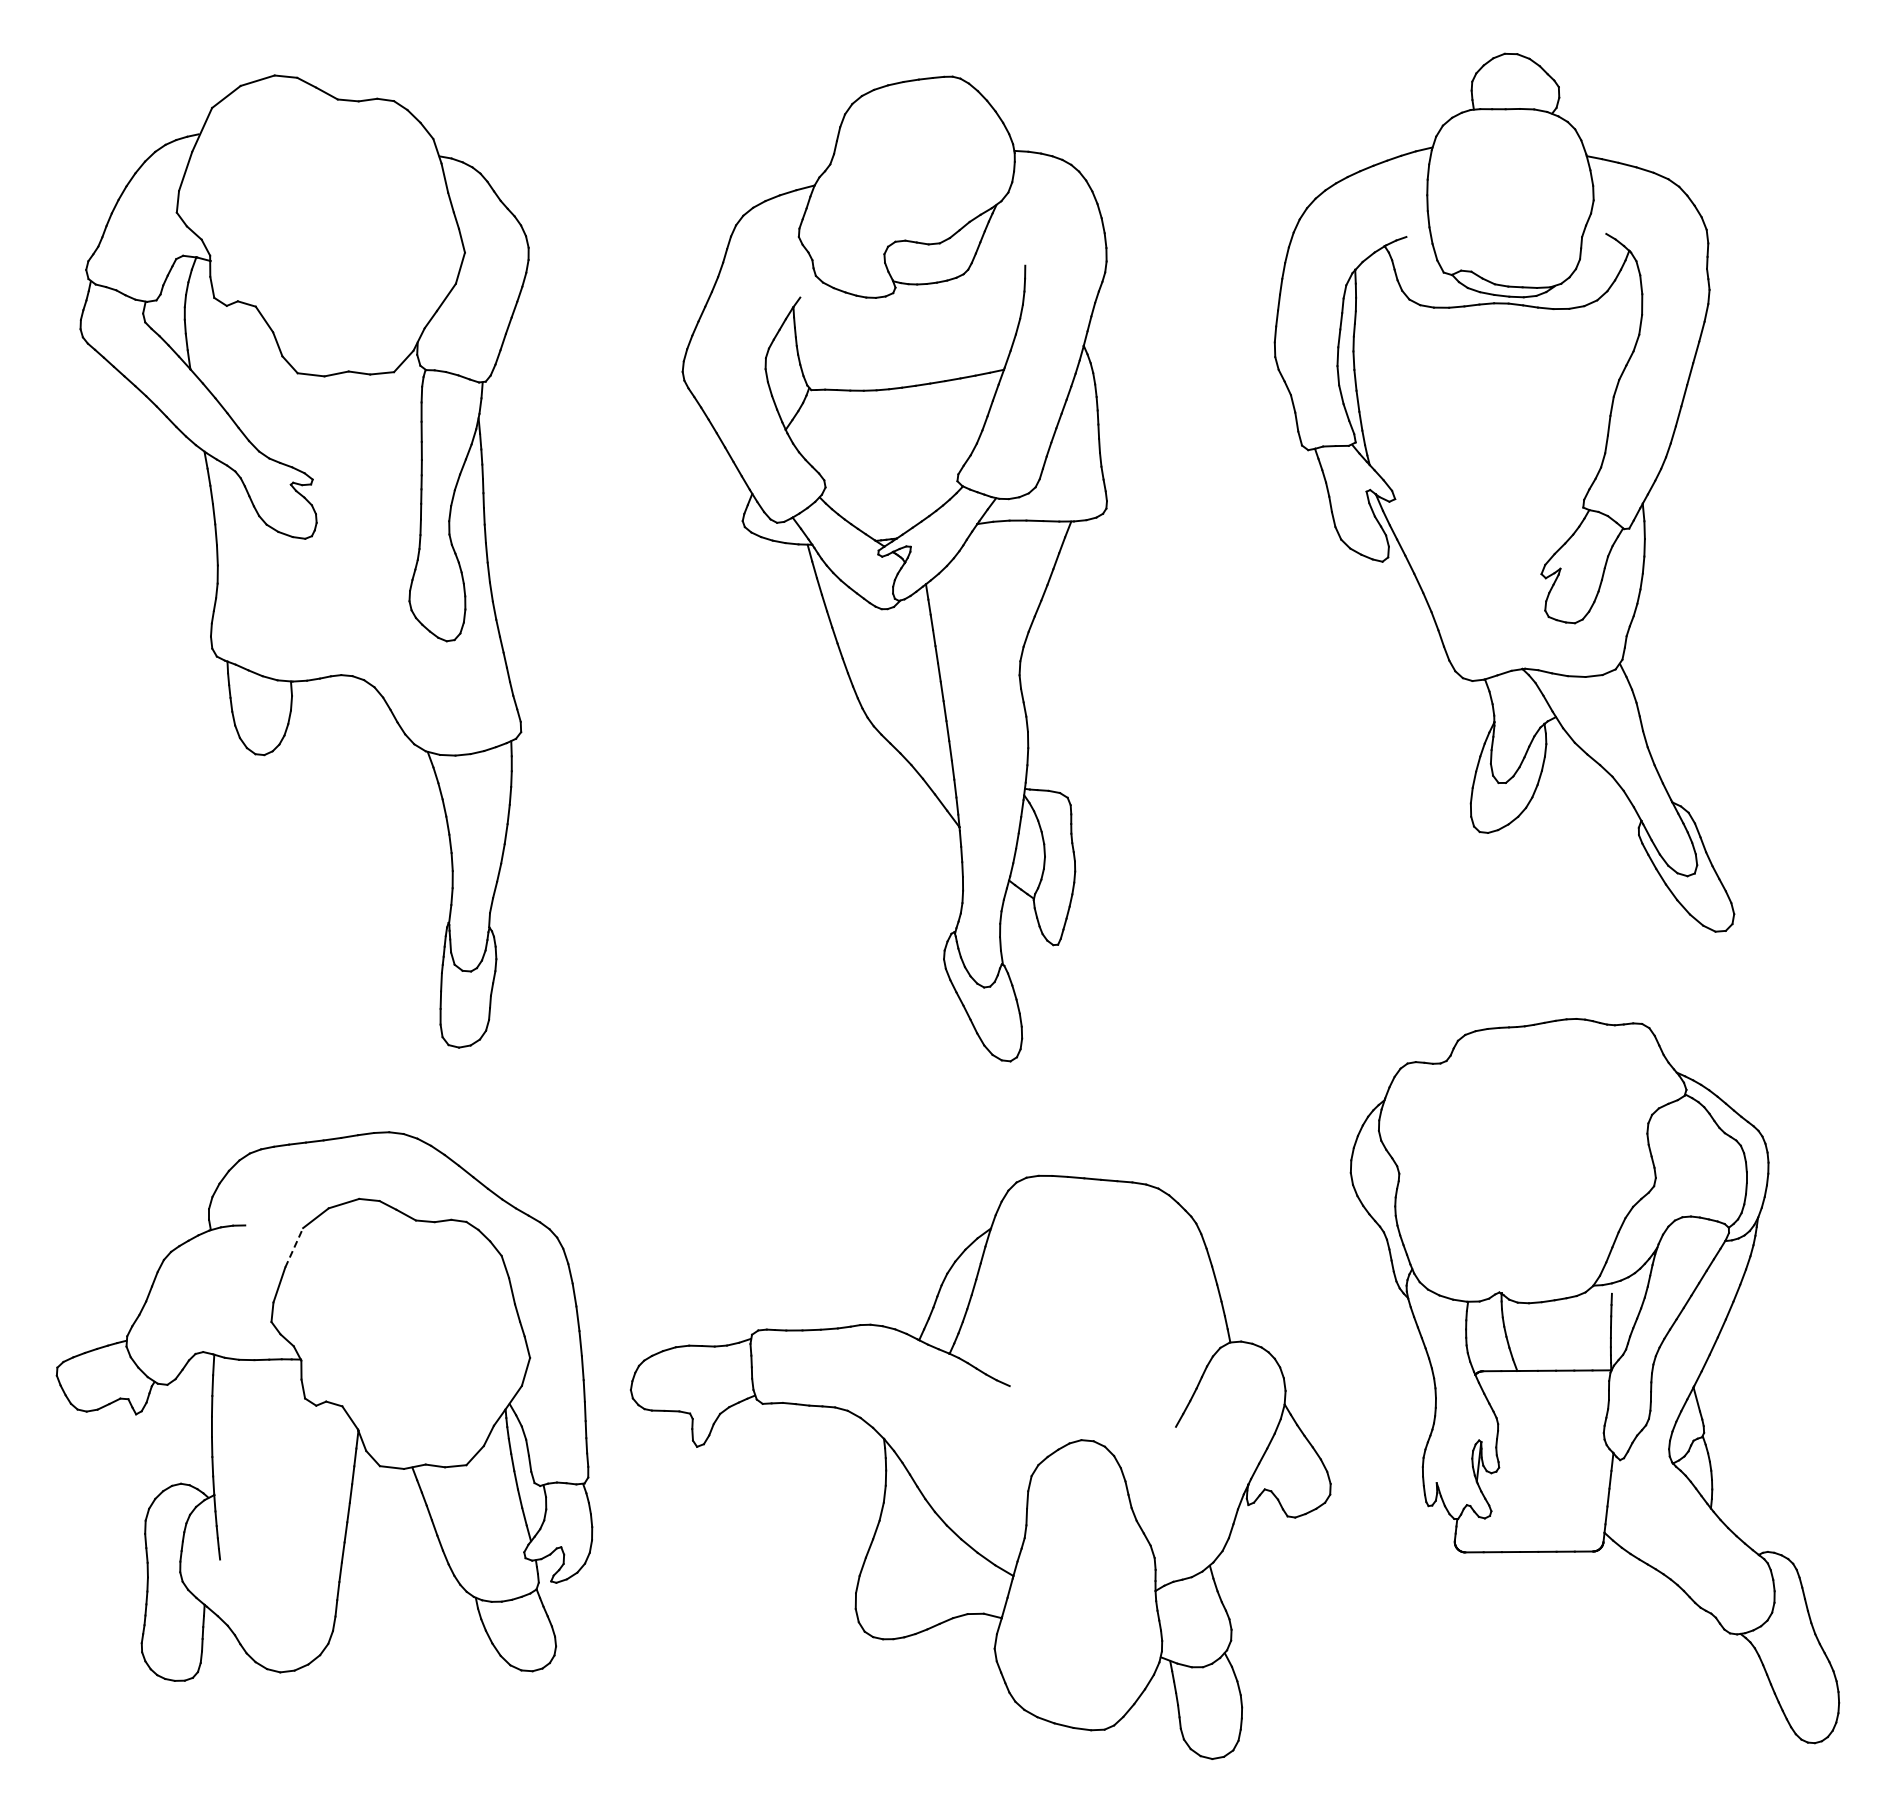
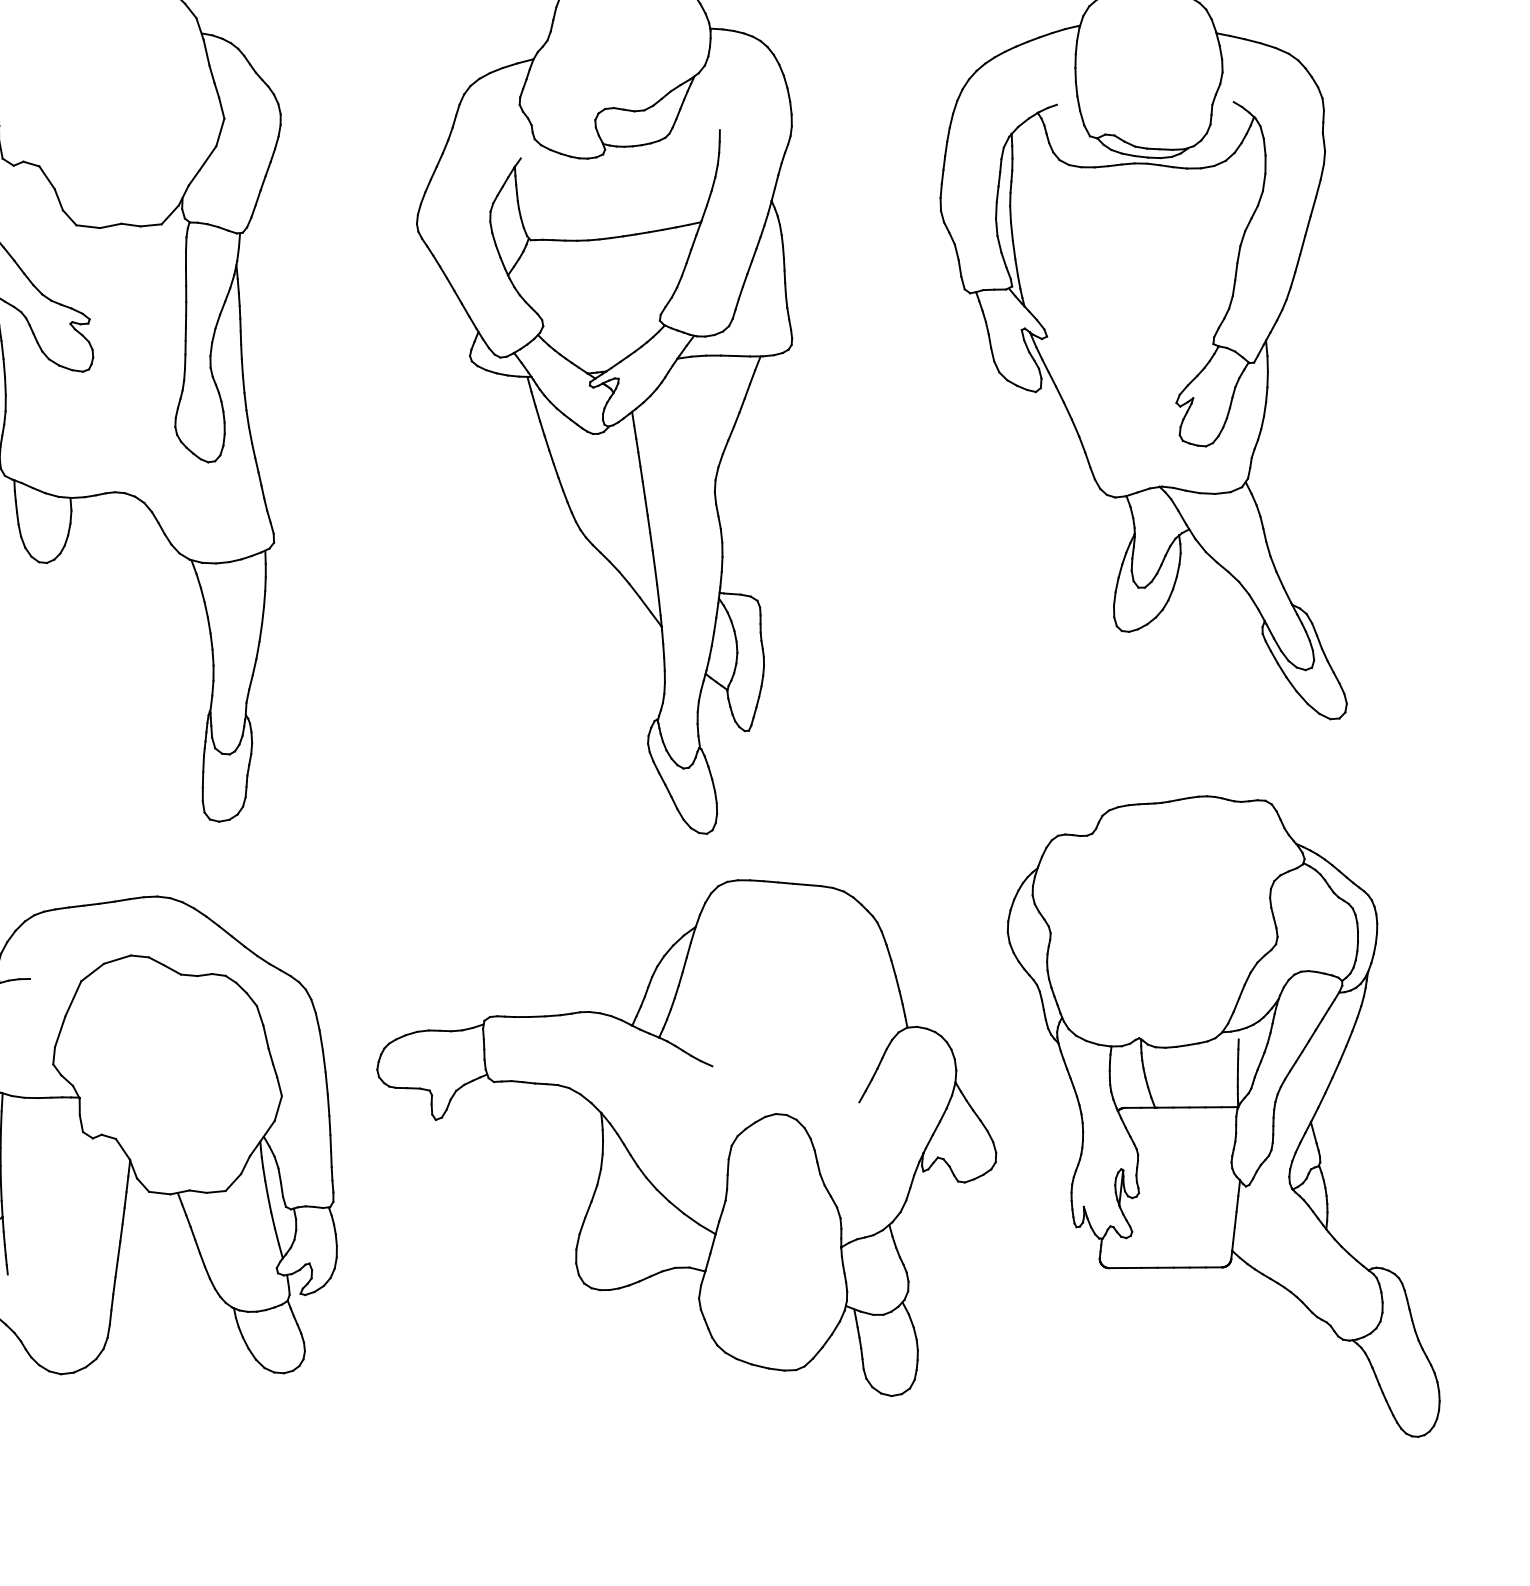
line: (294, 1247) -> (73, 998), dashed -> solid
part: (980, 1466) -> (686, 1137), moved

